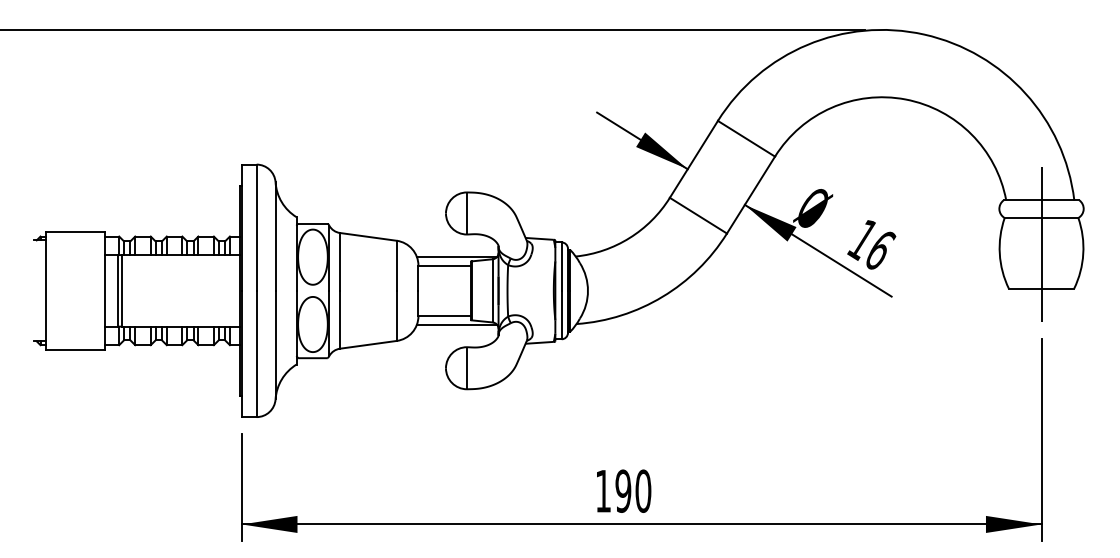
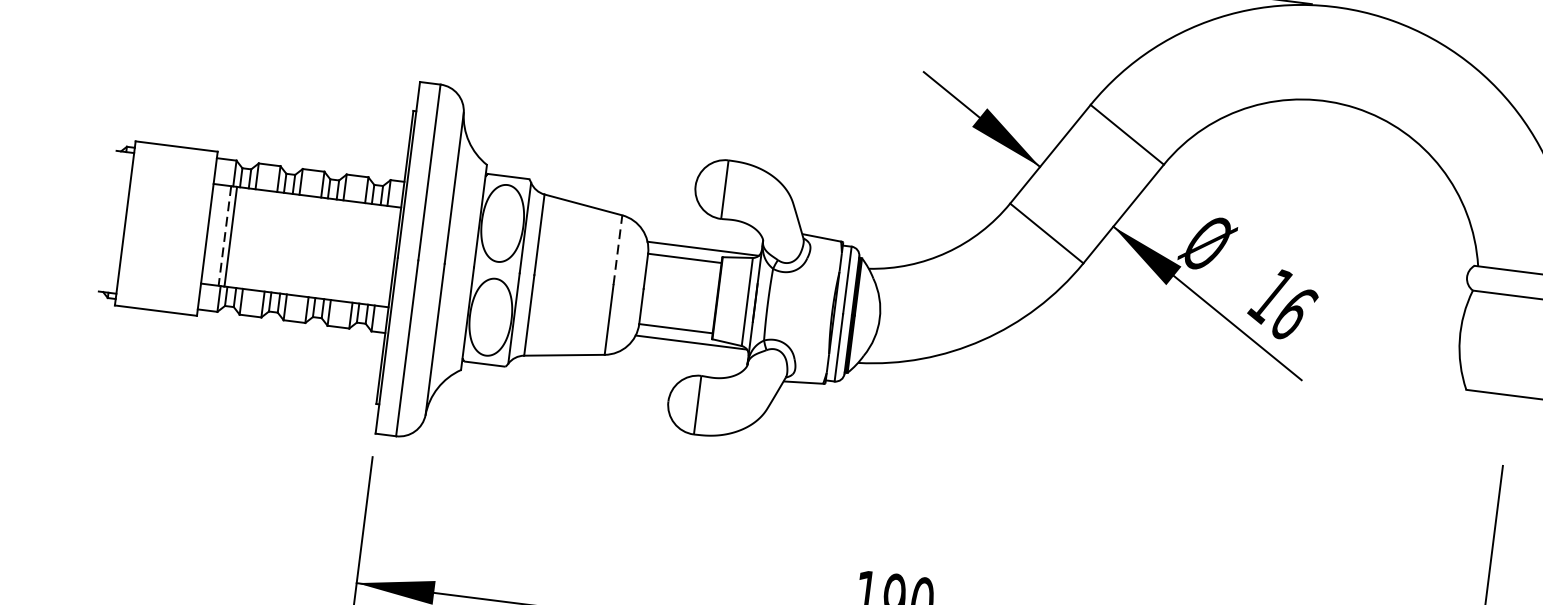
line: (1041, 244) -> (1519, 333), removed
line: (396, 265) -> (617, 249), solid -> dashed
line: (117, 290) -> (224, 235), solid -> dashed

